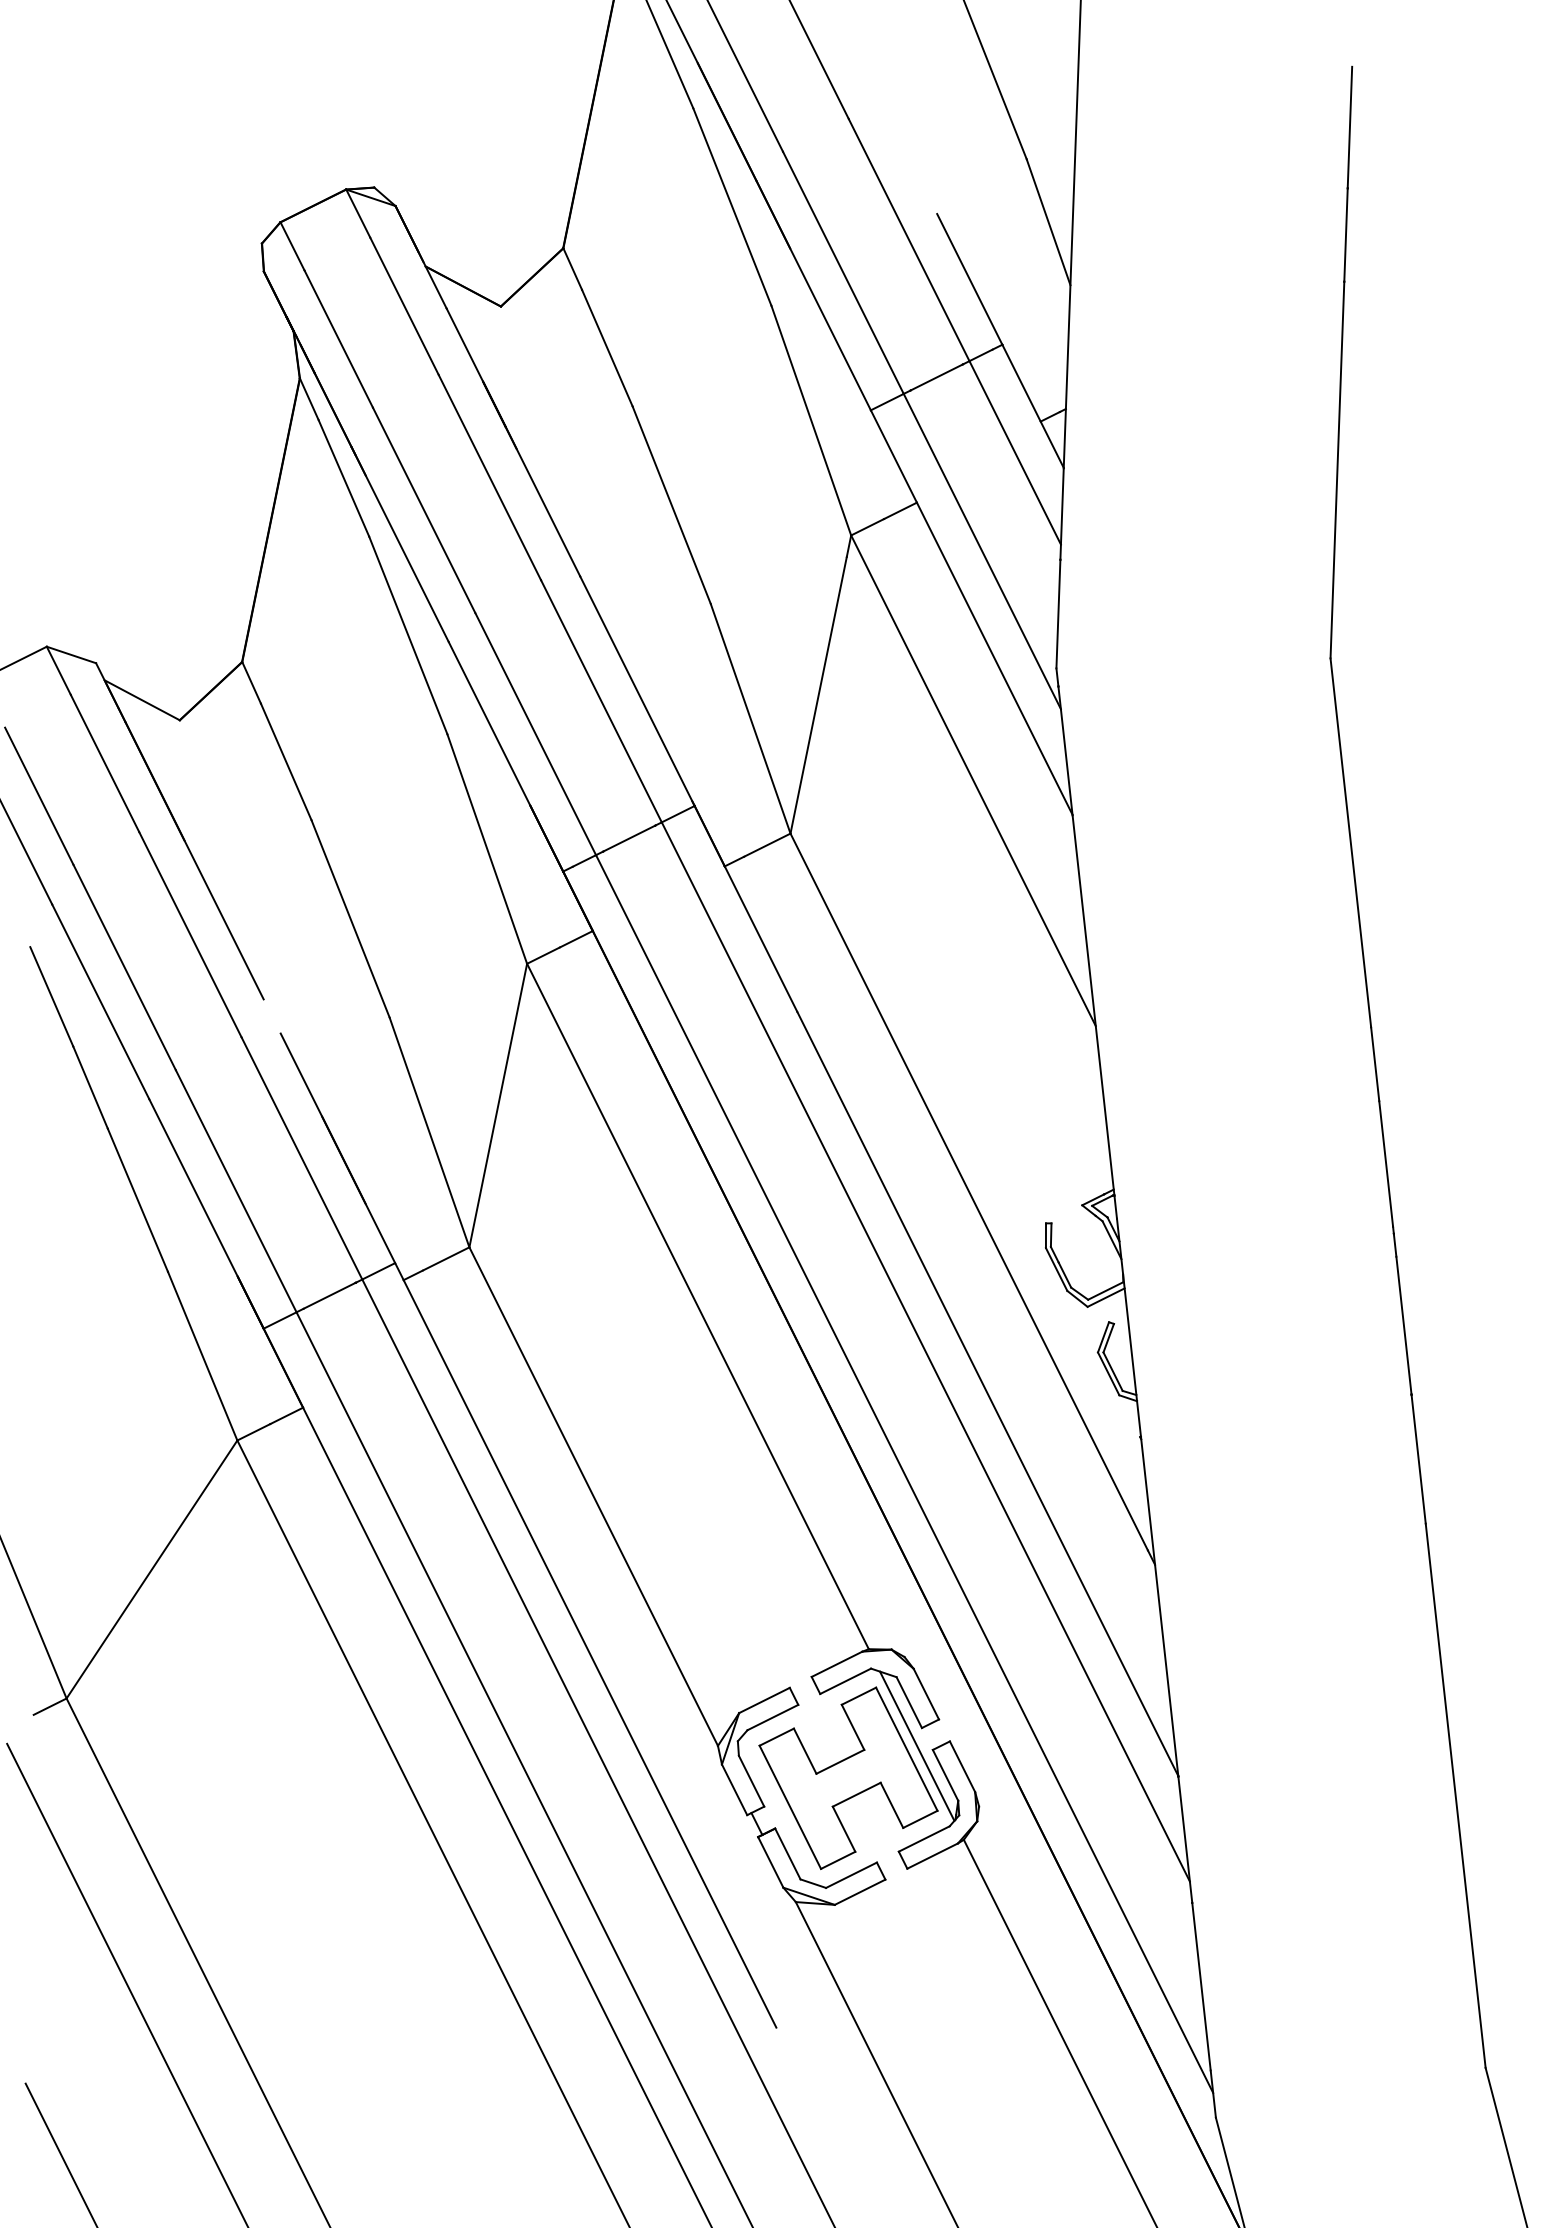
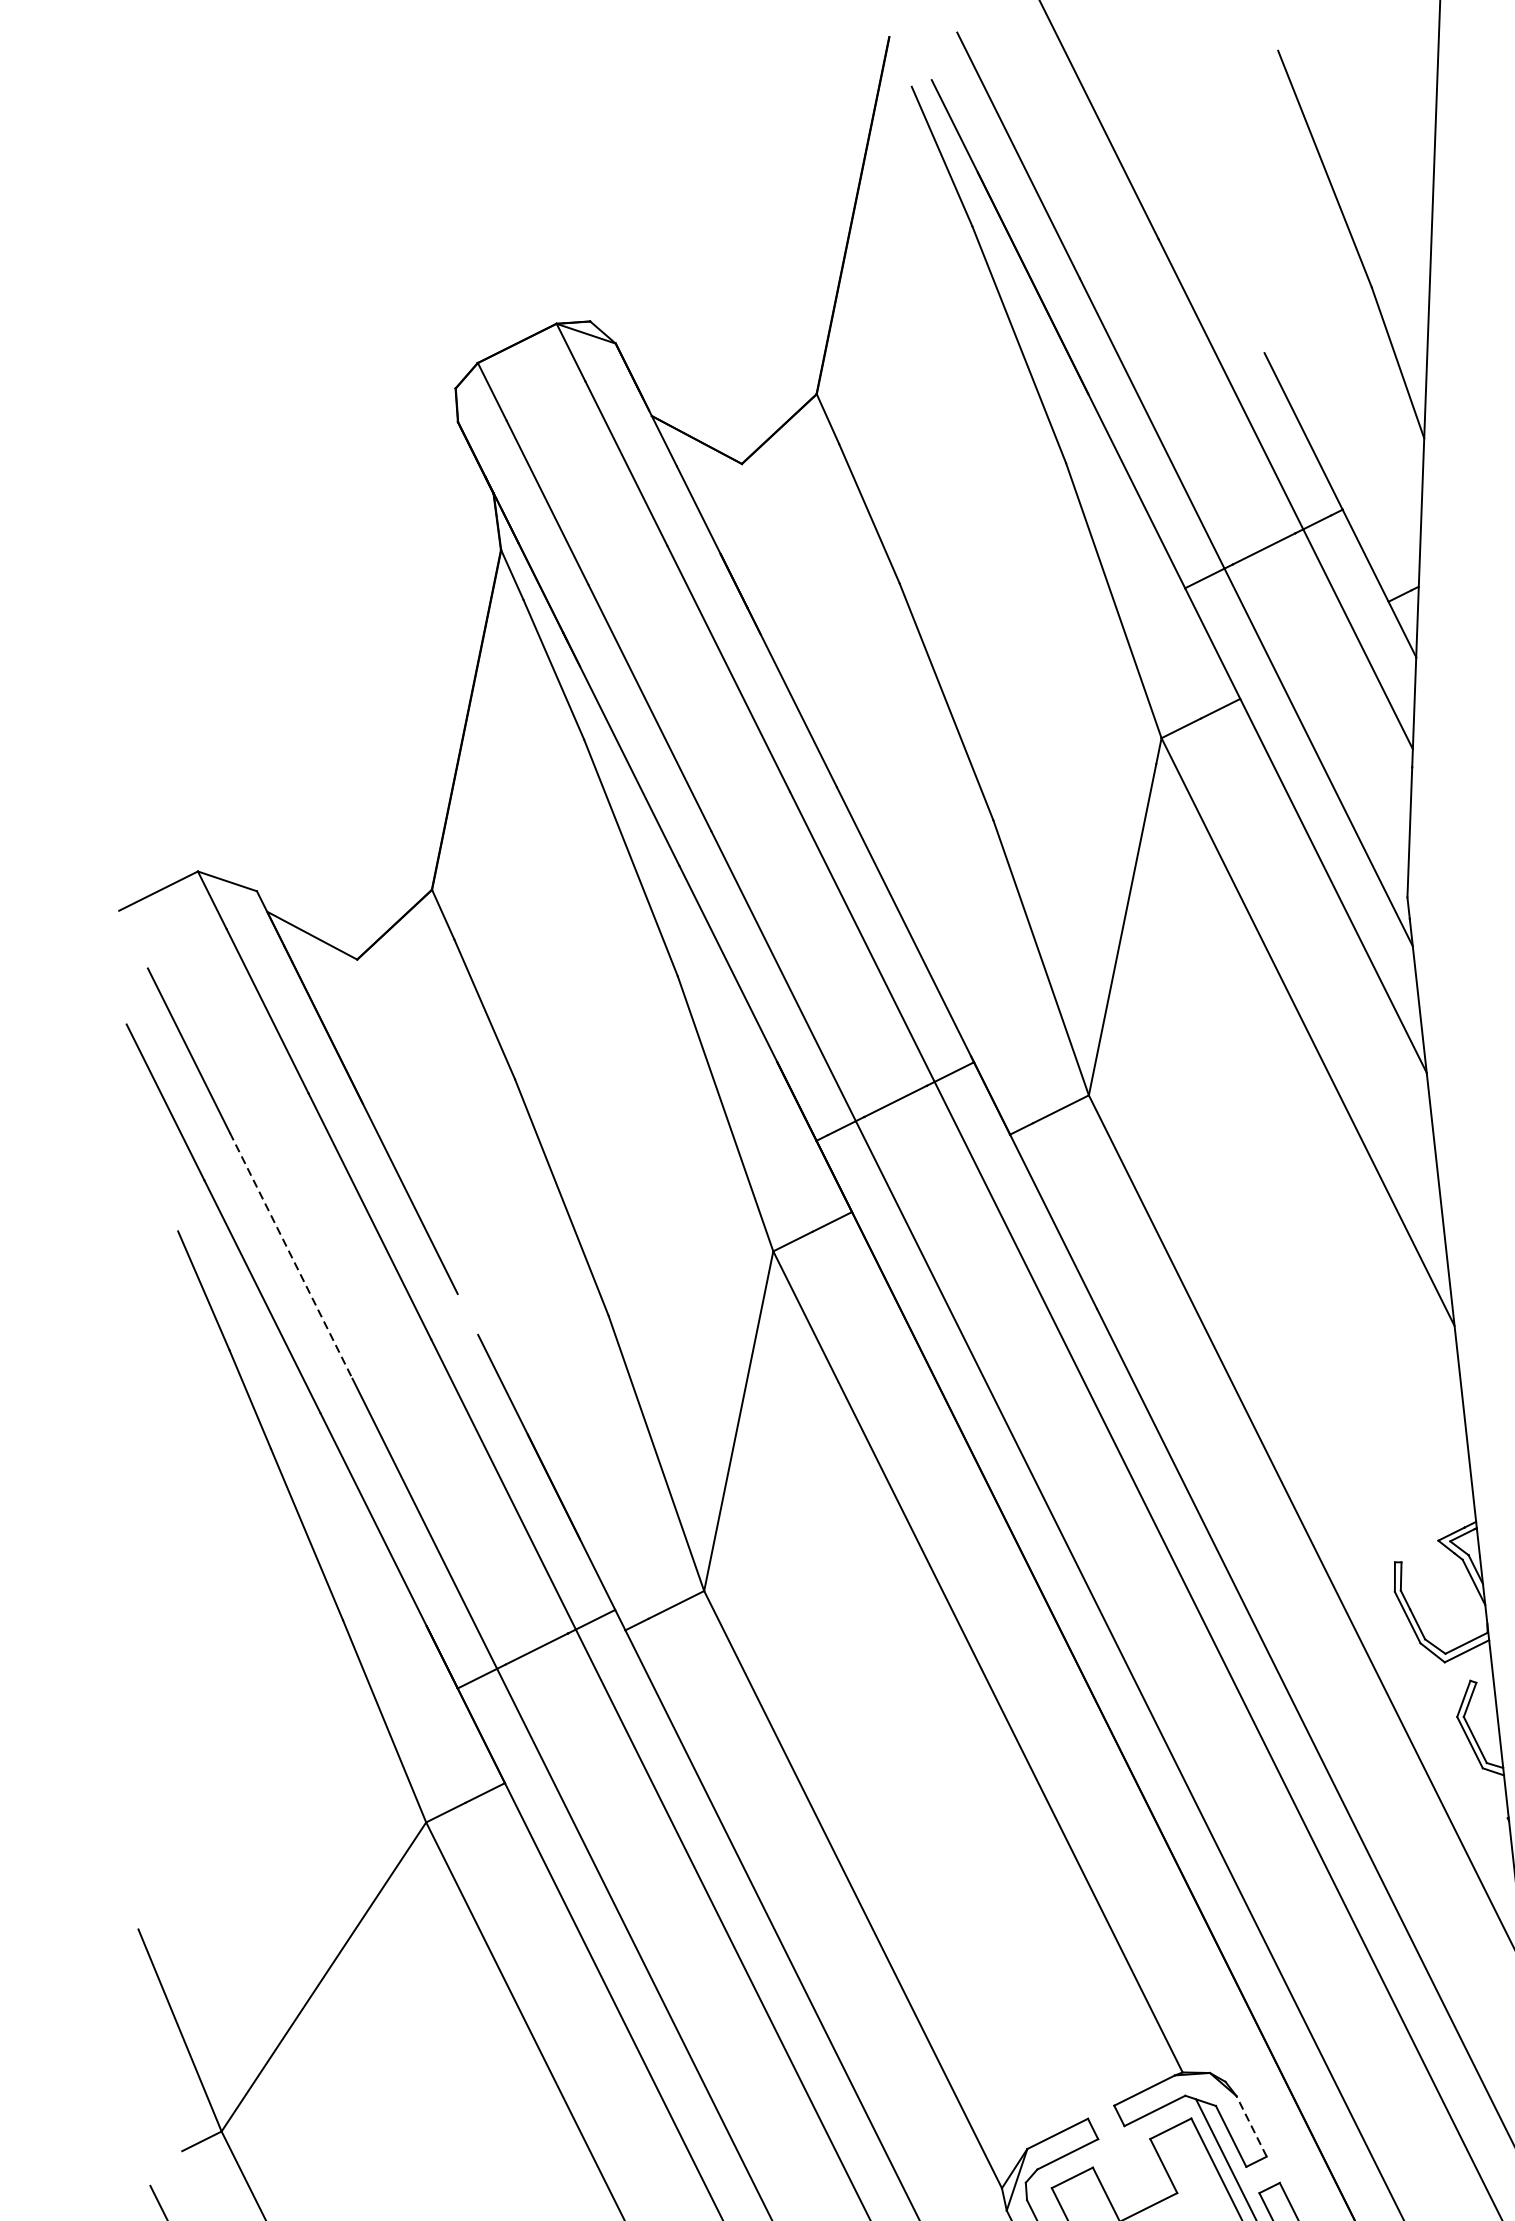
line: (124, 967) -> (290, 1255), solid -> dashed
line: (926, 1693) -> (1251, 2125), solid -> dashed

